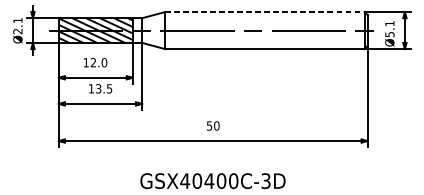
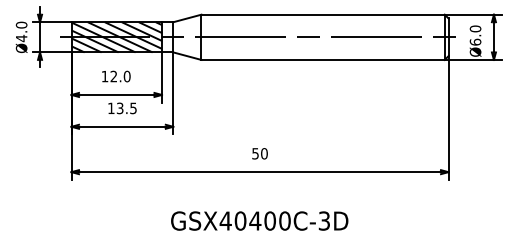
line: (265, 11) -> (323, 14), dashed -> solid
text: (17, 25) -> (21, 31), Ø2.1 -> Ø4.0
text: (389, 29) -> (475, 35), Ø5.1 -> Ø6.0

